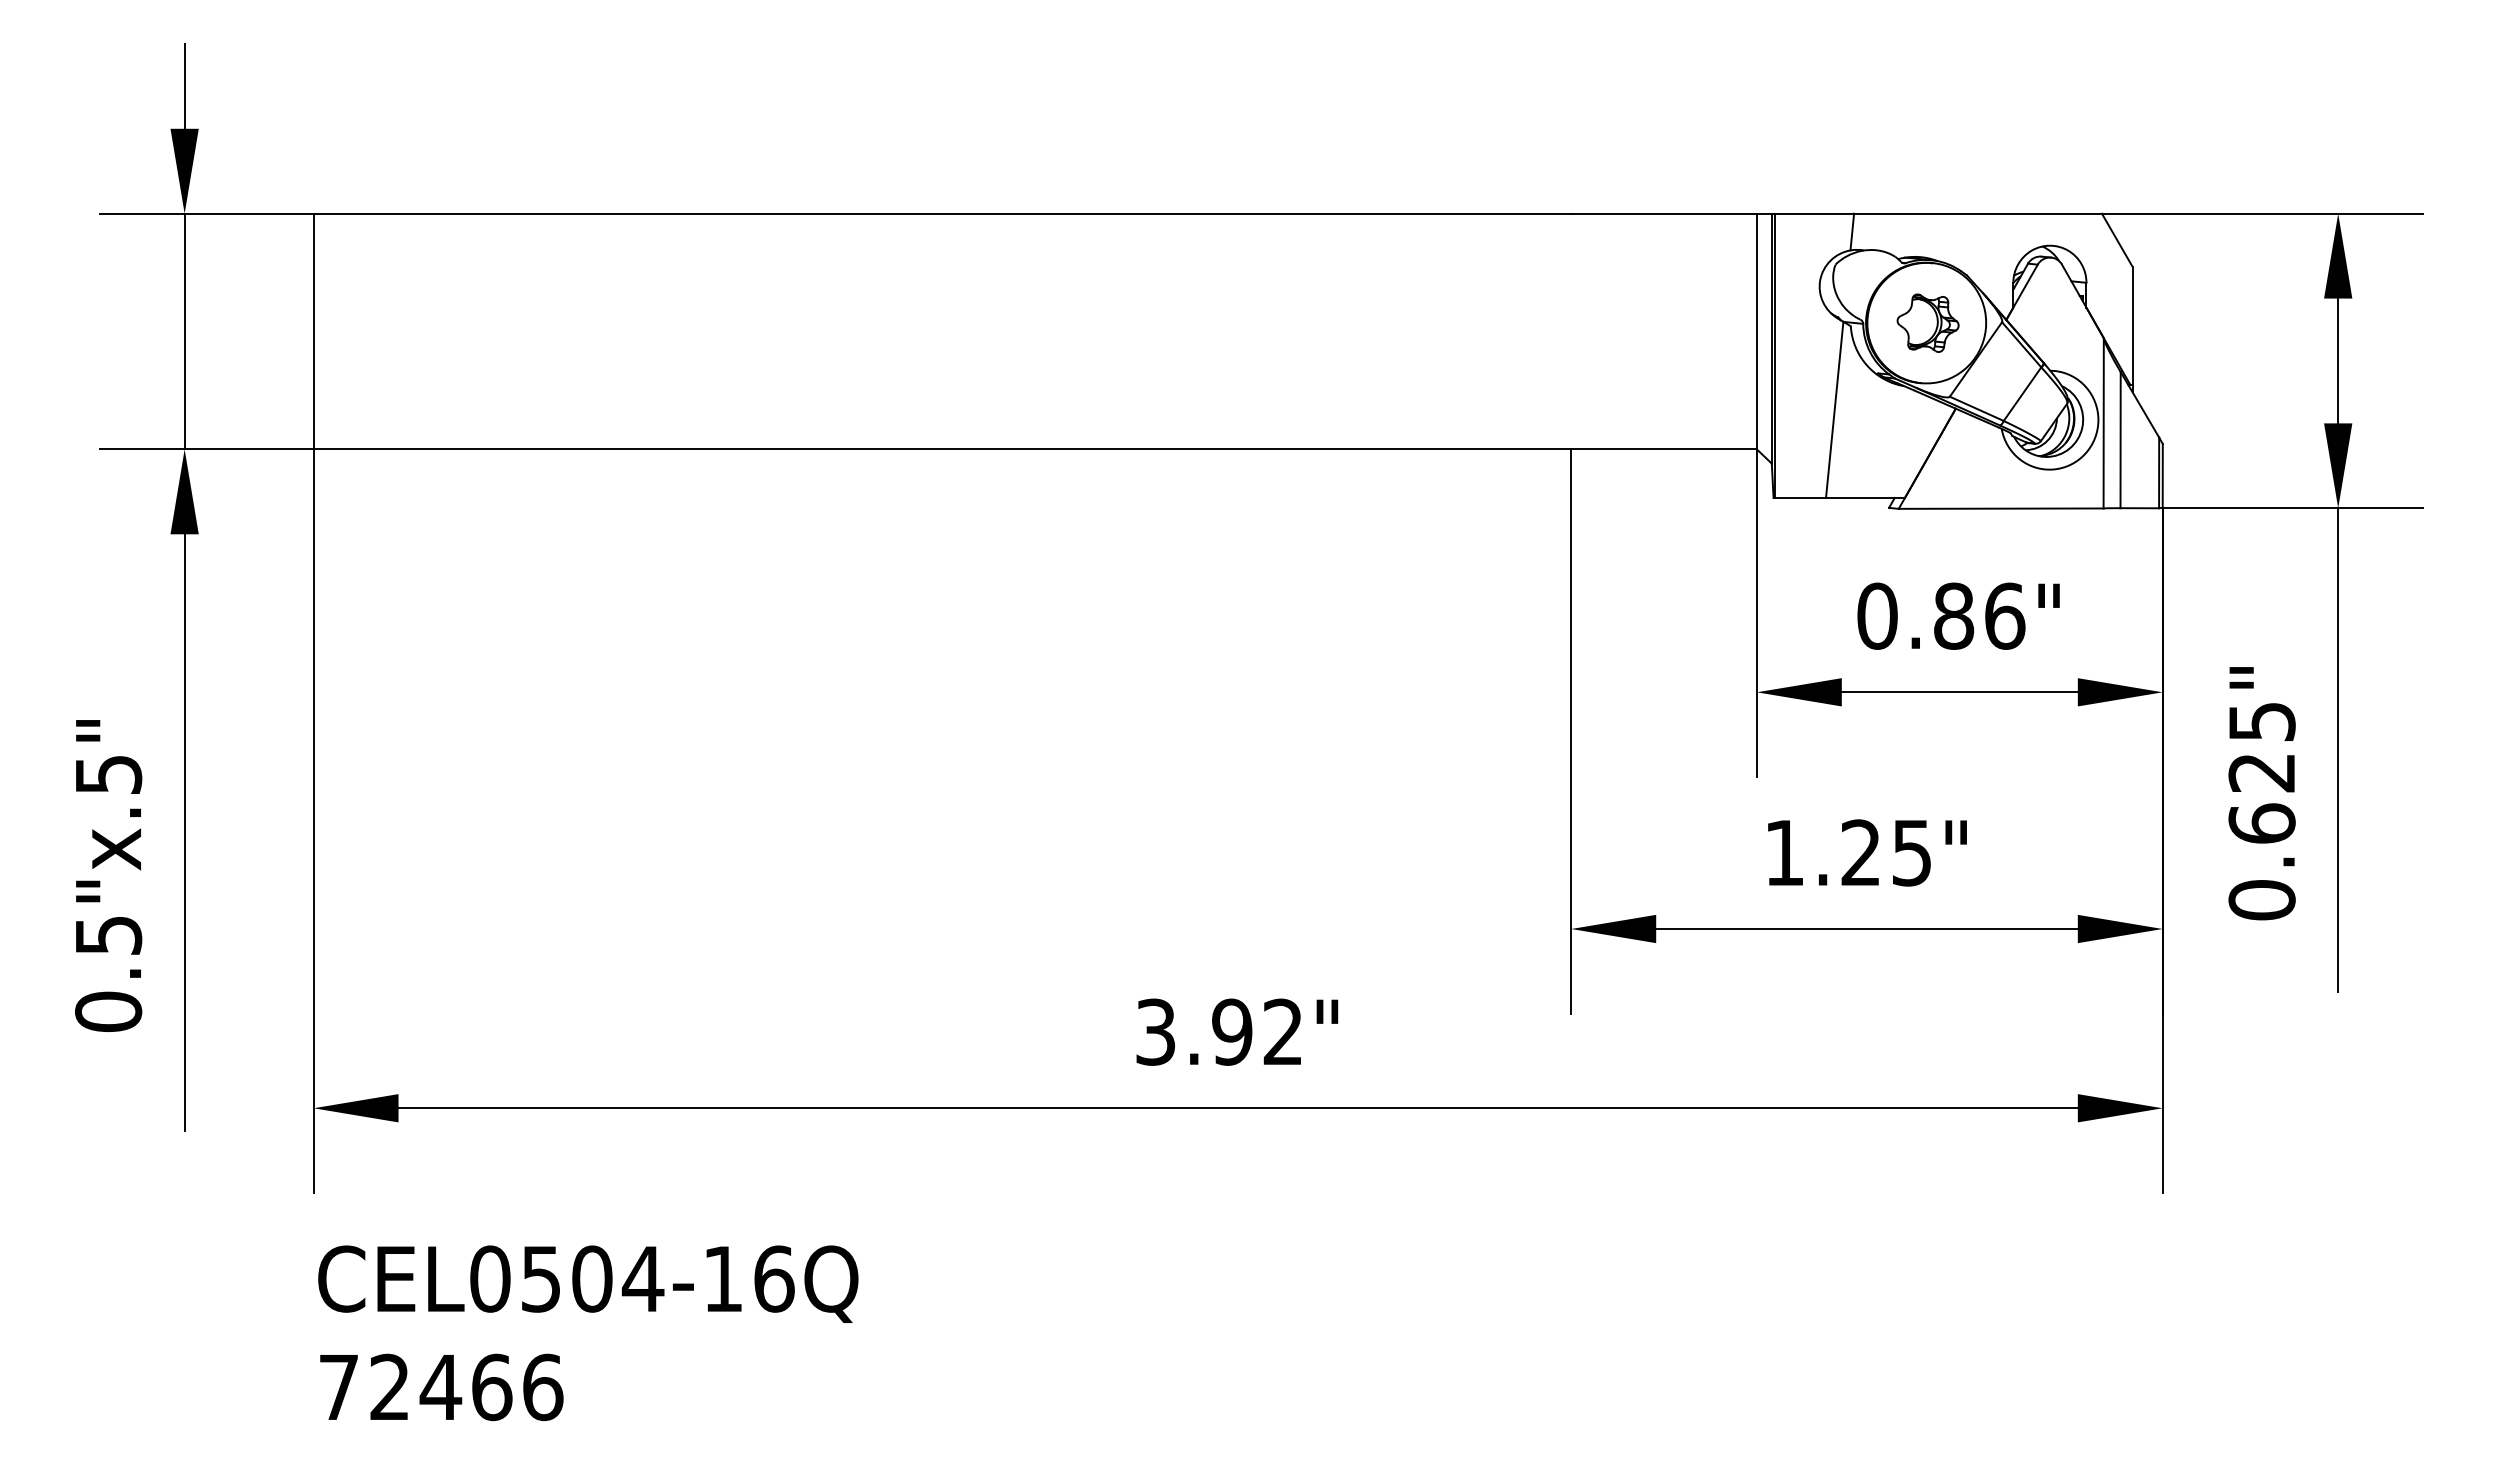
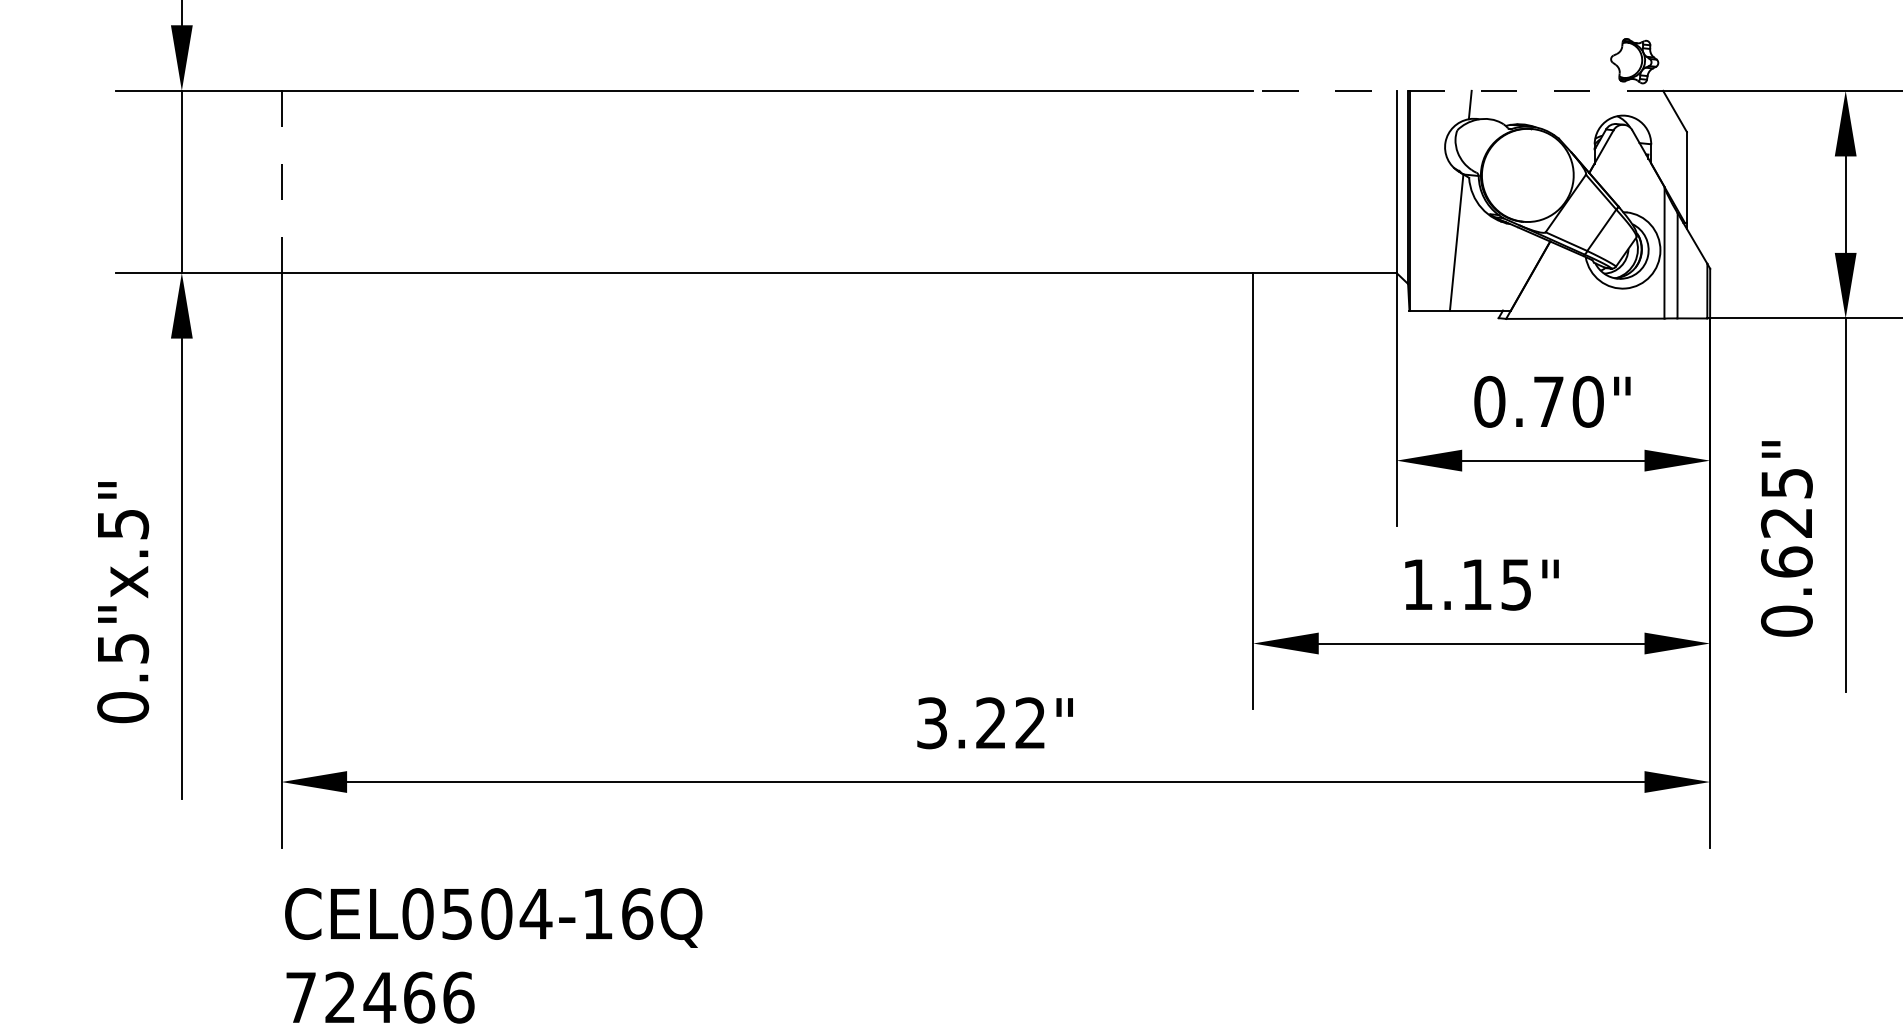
line: (1836, 213) -> (1458, 90), solid -> dashed
part: (1927, 322) -> (1634, 60), moved
line: (313, 331) -> (281, 181), solid -> dashed
text: (1979, 615) -> (1568, 401), 0.86" -> 0.70"
text: (1860, 852) -> (1476, 584), 1.25" -> 1.15"
text: (1232, 1031) -> (991, 722), 3.92" -> 3.22"

